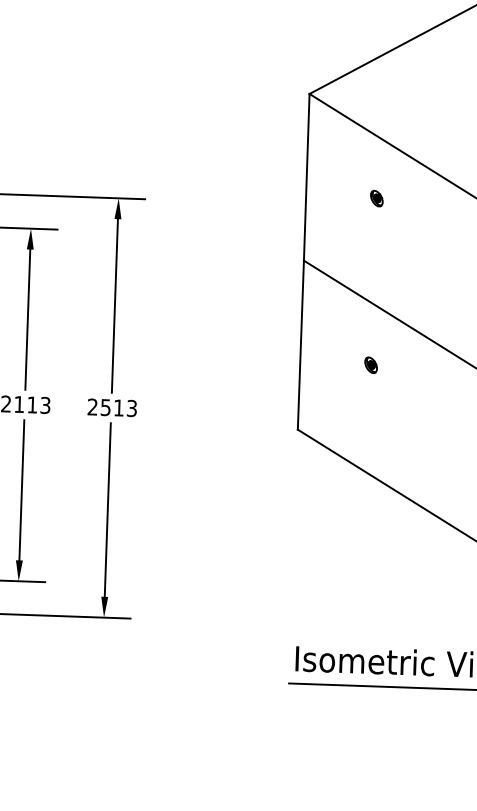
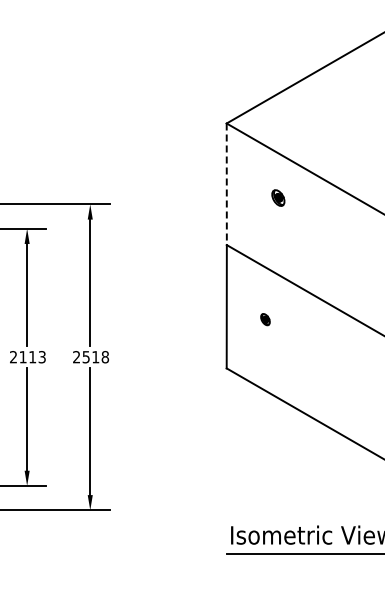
line: (306, 177) -> (226, 184), solid -> dashed
part: (377, 197) -> (278, 197), size x1.4
part: (371, 365) -> (265, 319), moved
text: (130, 408) -> (104, 357), 2513 -> 2518

